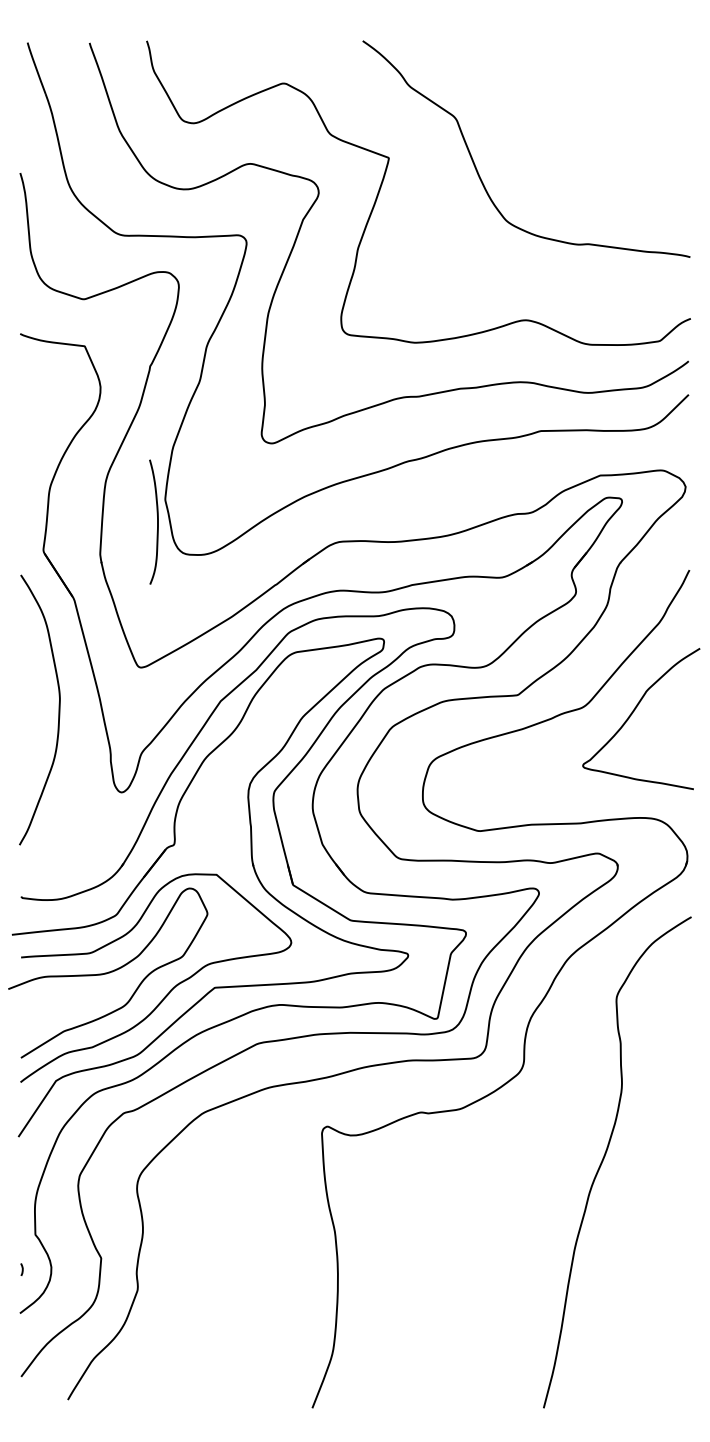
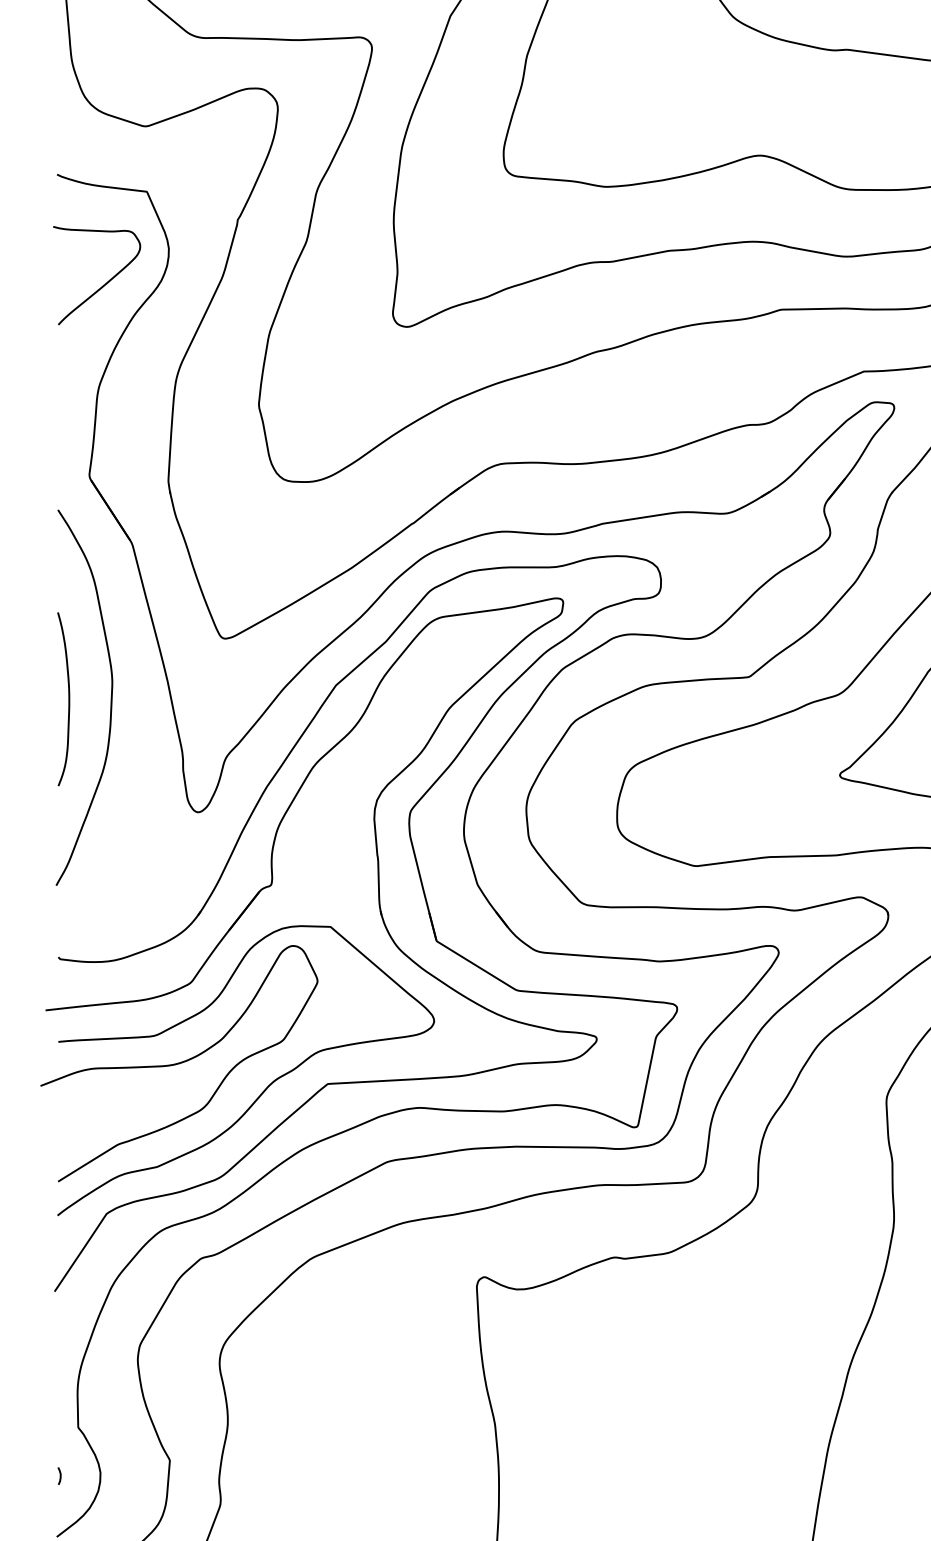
curve: (53, 412) -> (103, 283), added
curve: (157, 521) -> (68, 698), moved

